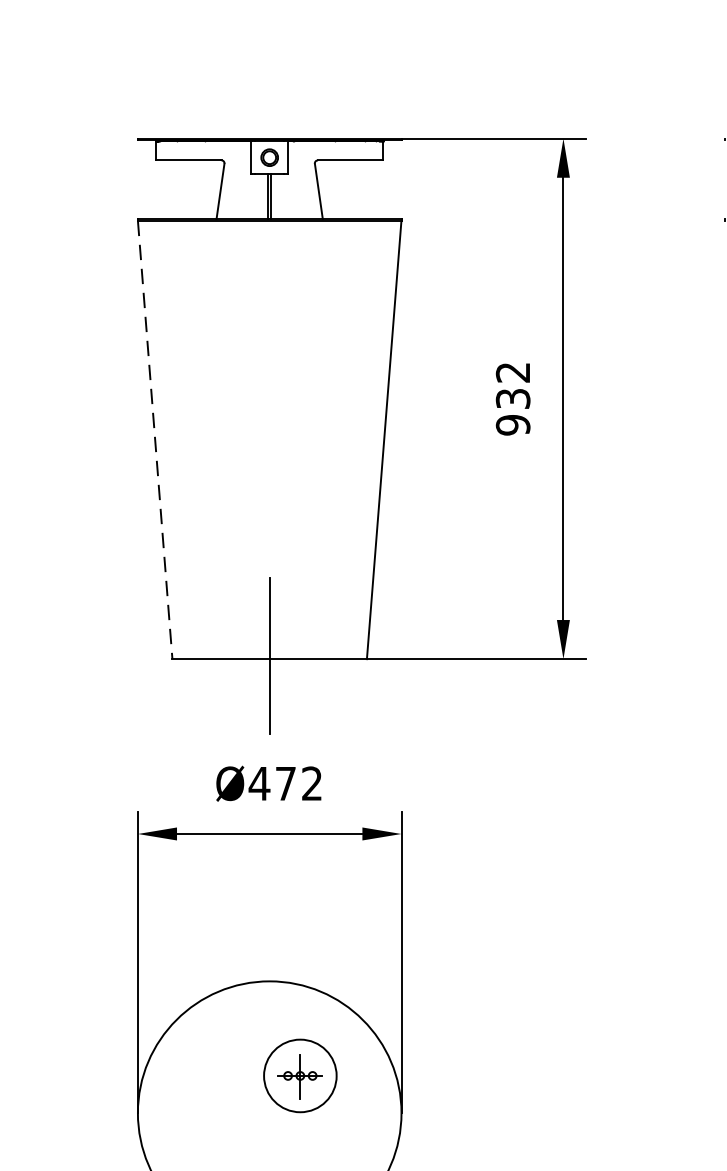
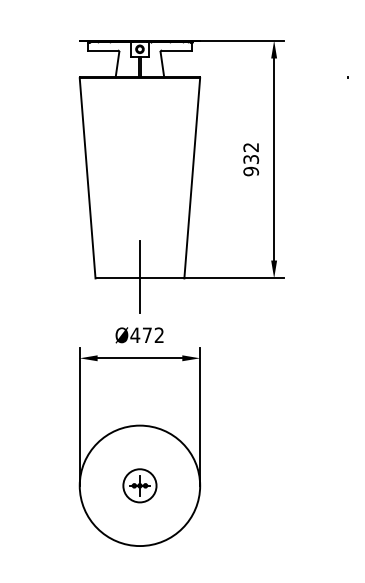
line: (154, 440) -> (87, 178), dashed -> solid
part: (299, 1075) -> (139, 485), moved

